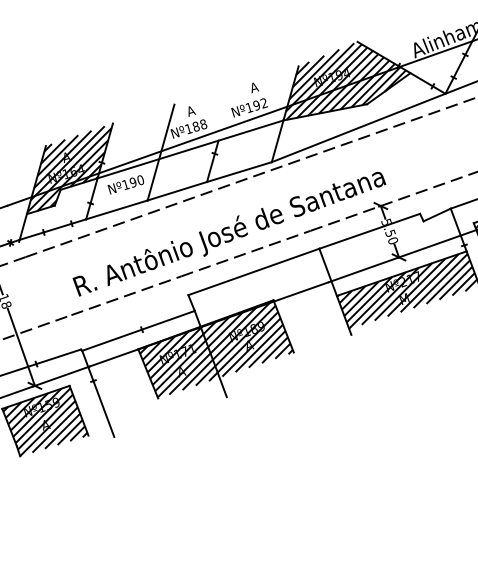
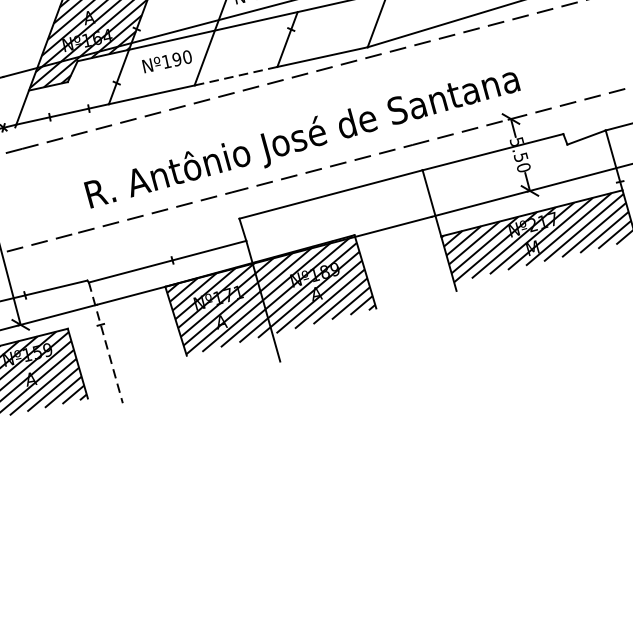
line: (176, 191) -> (234, 76), solid -> dashed
line: (98, 393) -> (106, 342), solid -> dashed

